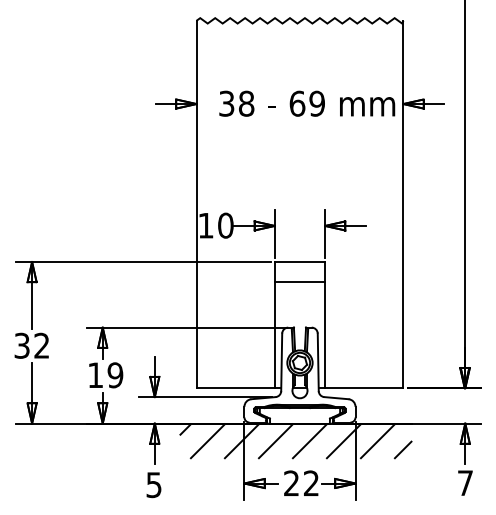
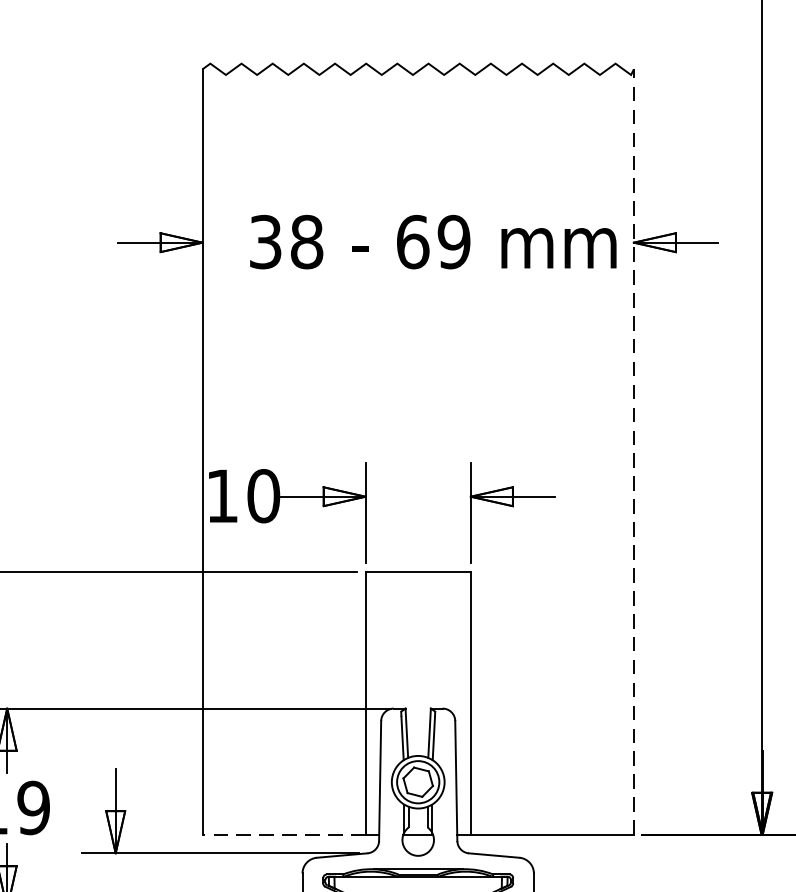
line: (403, 204) -> (633, 452), solid -> dashed
line: (299, 282) -> (417, 614), removed
line: (235, 388) -> (283, 835), solid -> dashed

